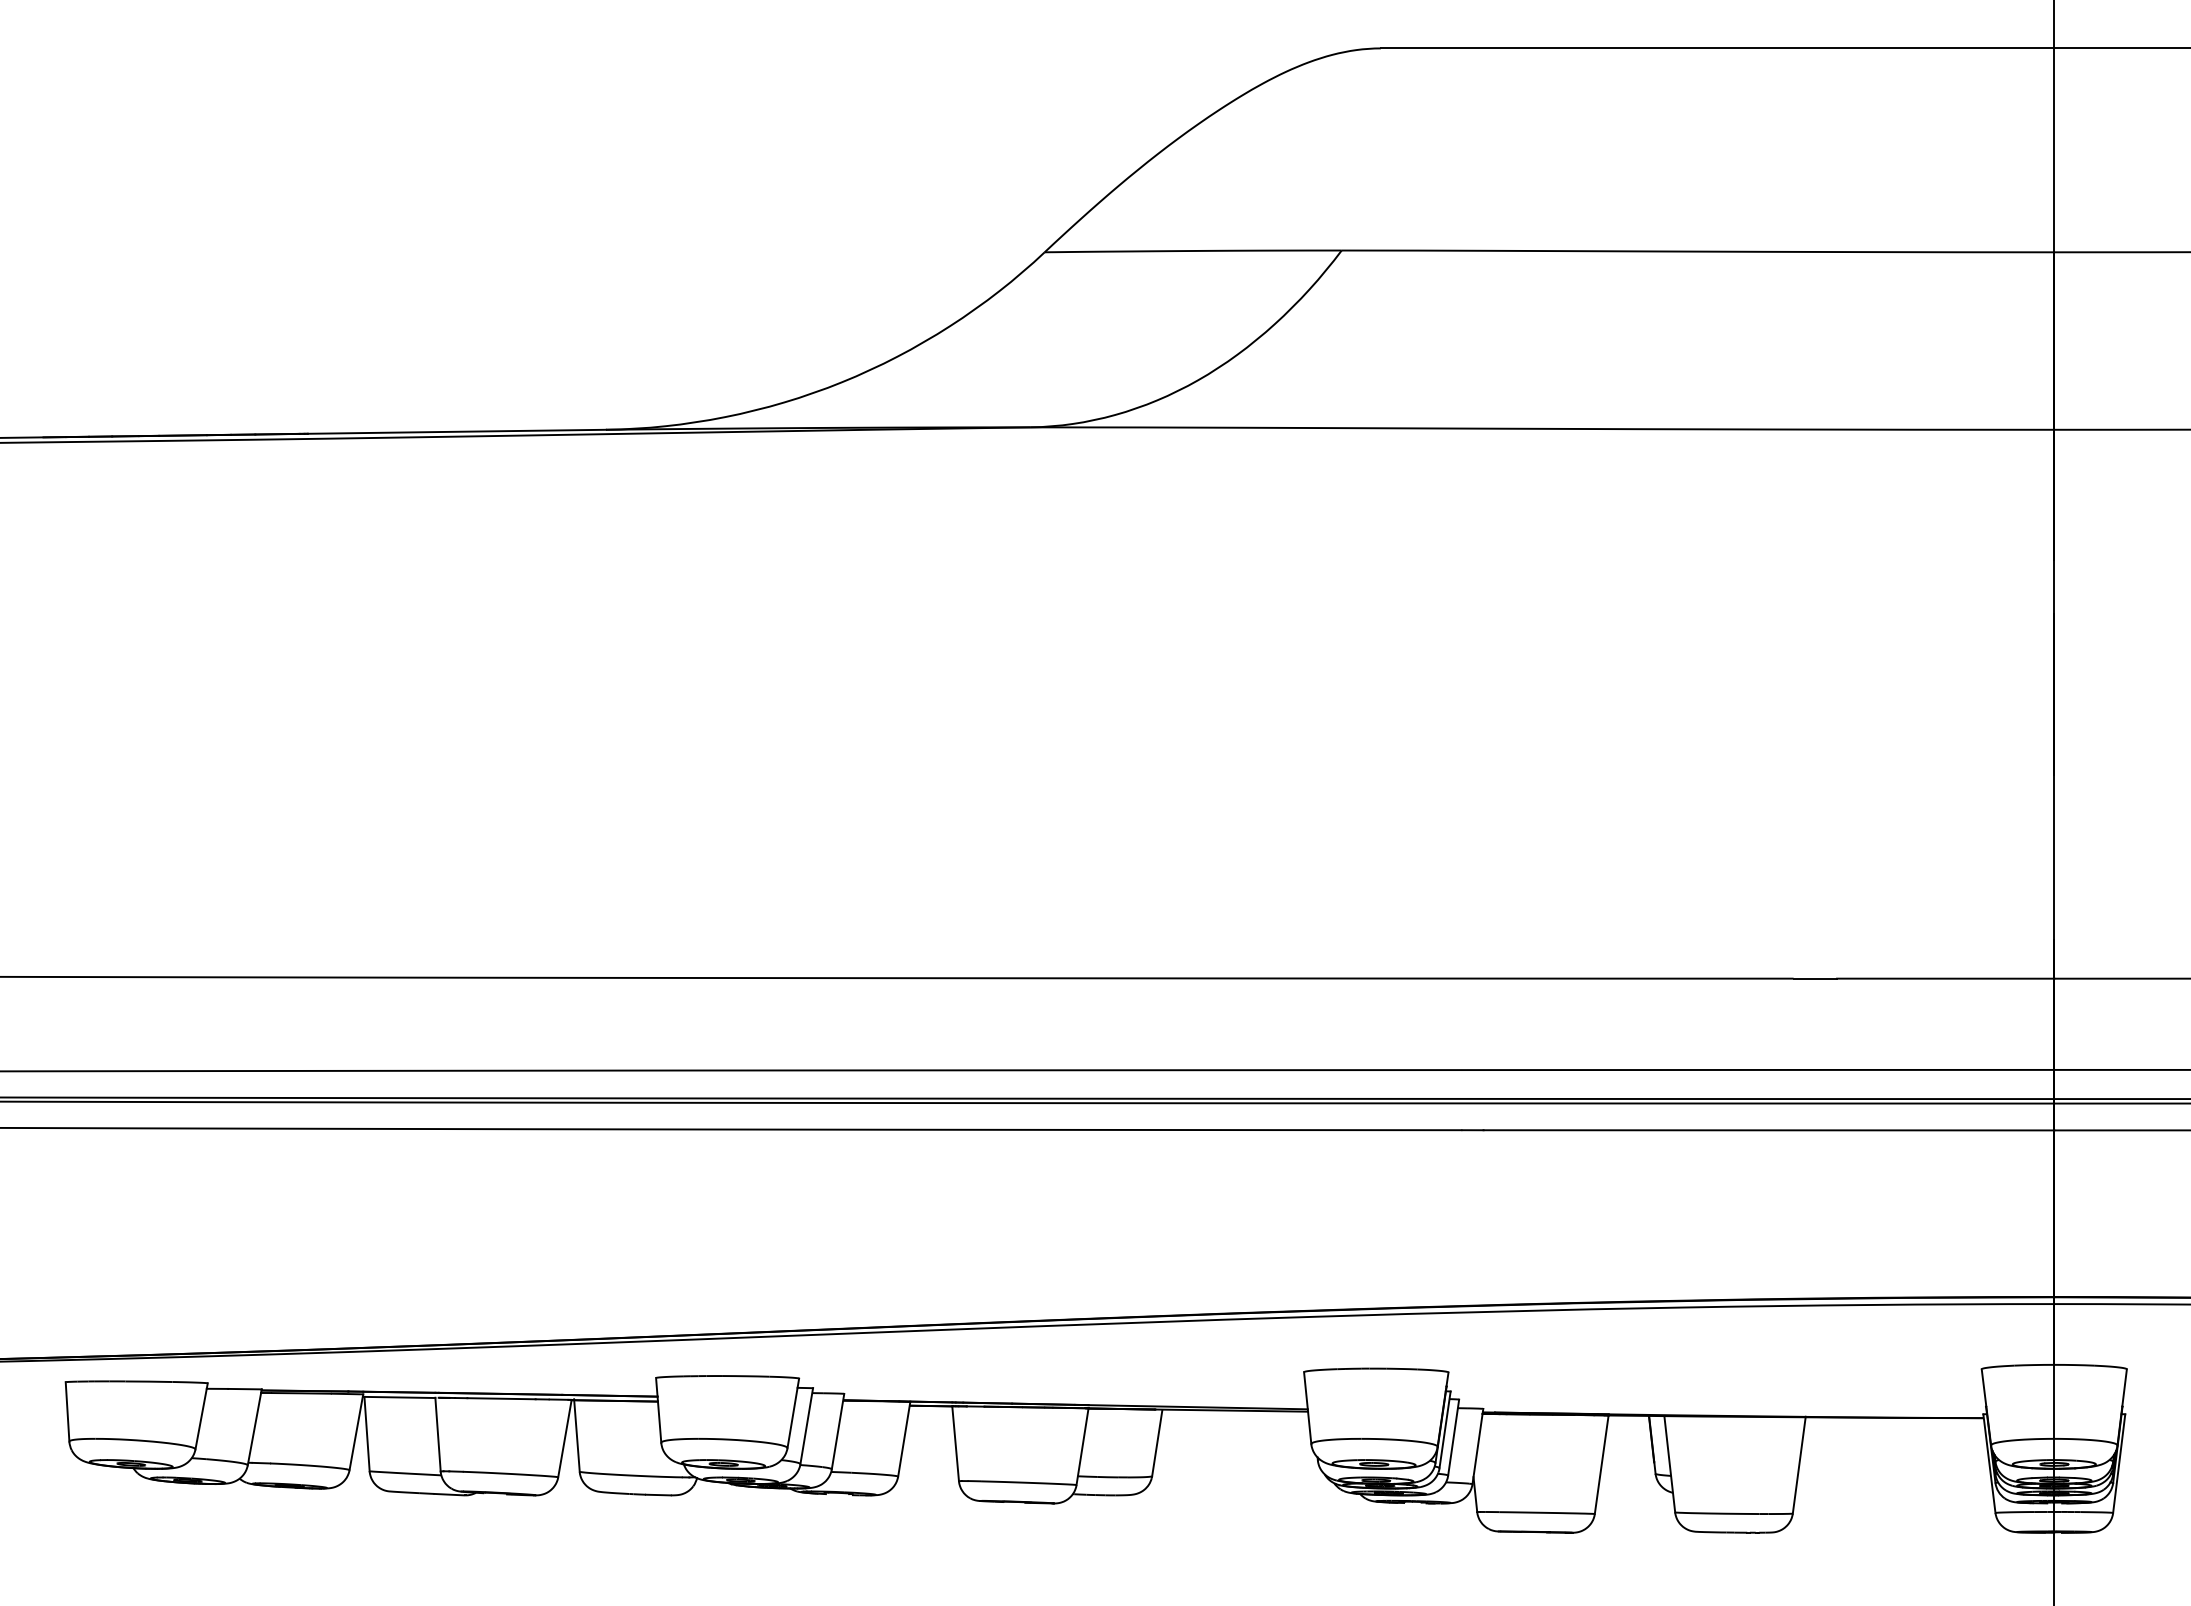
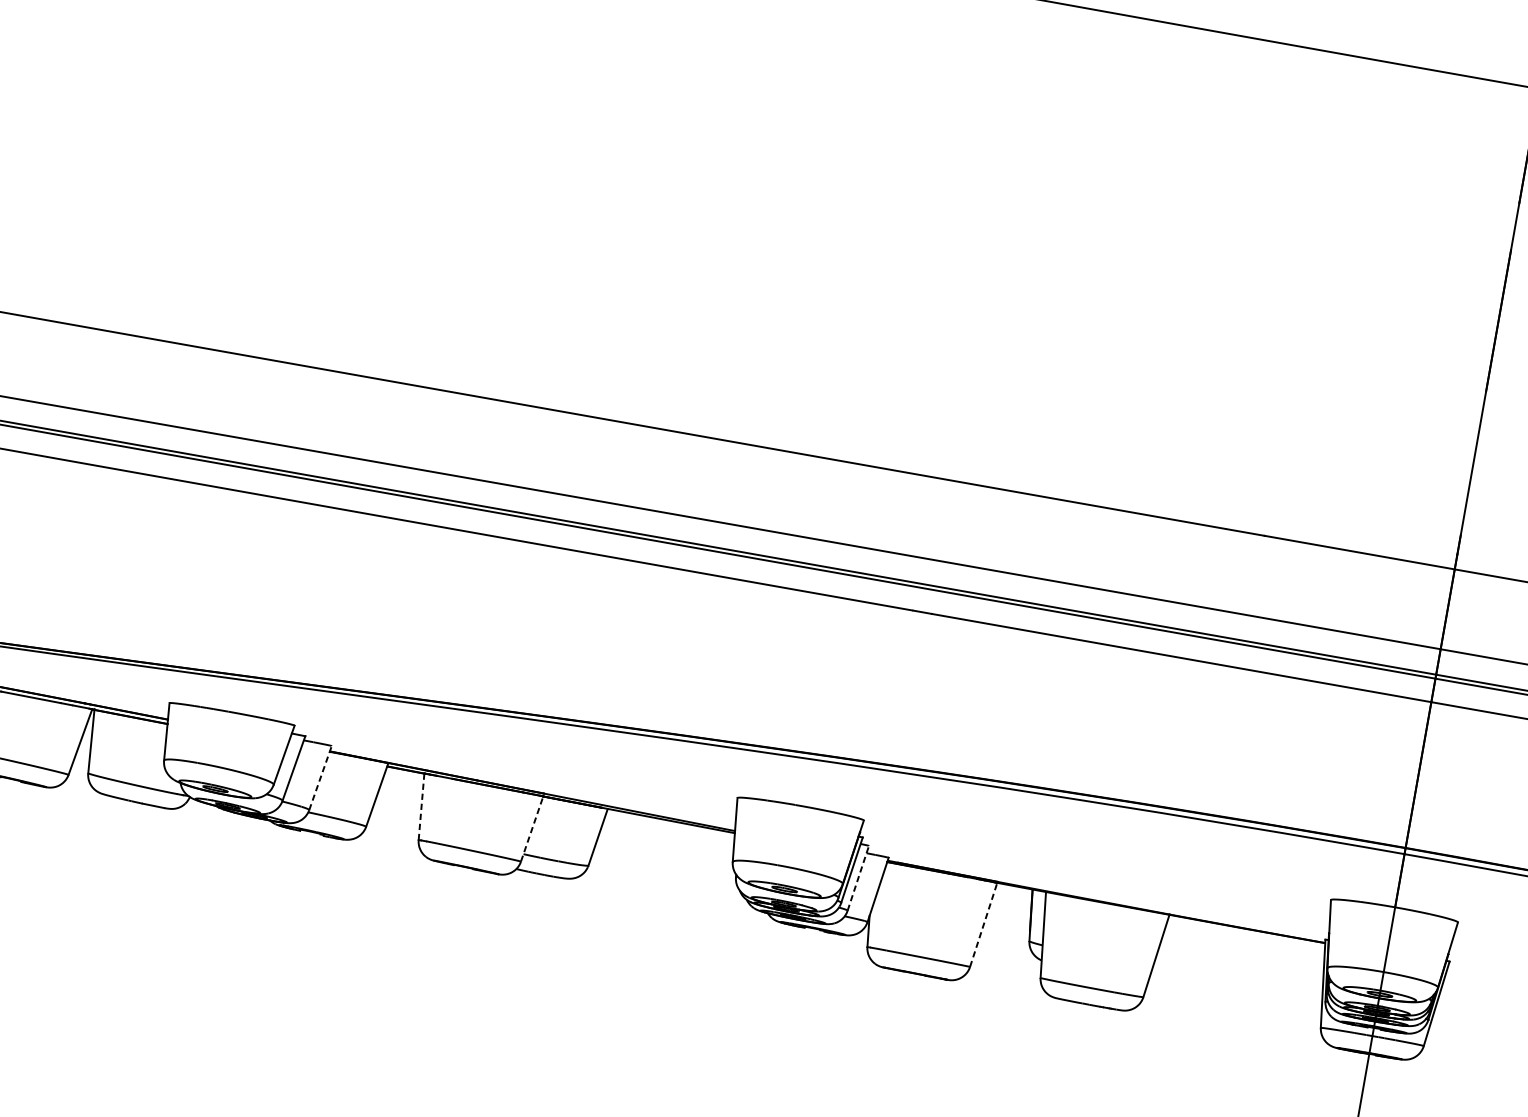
line: (838, 1431) -> (320, 778), solid -> dashed
line: (1453, 1437) -> (858, 878), solid -> dashed
line: (955, 1443) -> (421, 806), solid -> dashed
line: (1082, 1446) -> (532, 828), solid -> dashed
line: (1601, 1464) -> (983, 924), solid -> dashed

